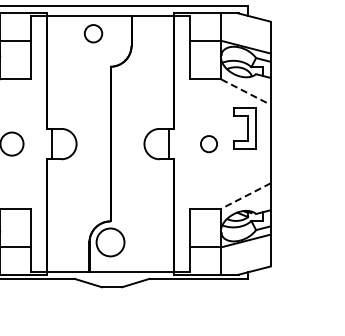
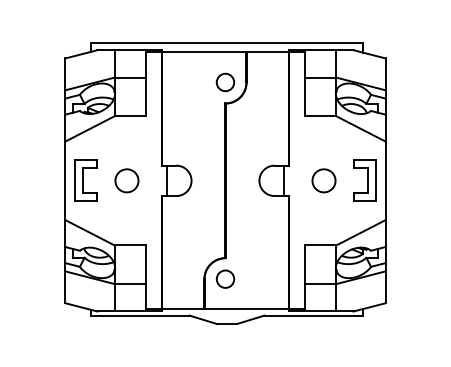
circle: (93, 33) -> (225, 82), moved
line: (246, 91) -> (361, 128), dashed -> solid
part: (244, 127) -> (364, 180), moved
circle: (208, 143) -> (323, 180), size x1.43
line: (246, 195) -> (361, 232), dashed -> solid
circle: (110, 241) -> (225, 278), size x0.62

